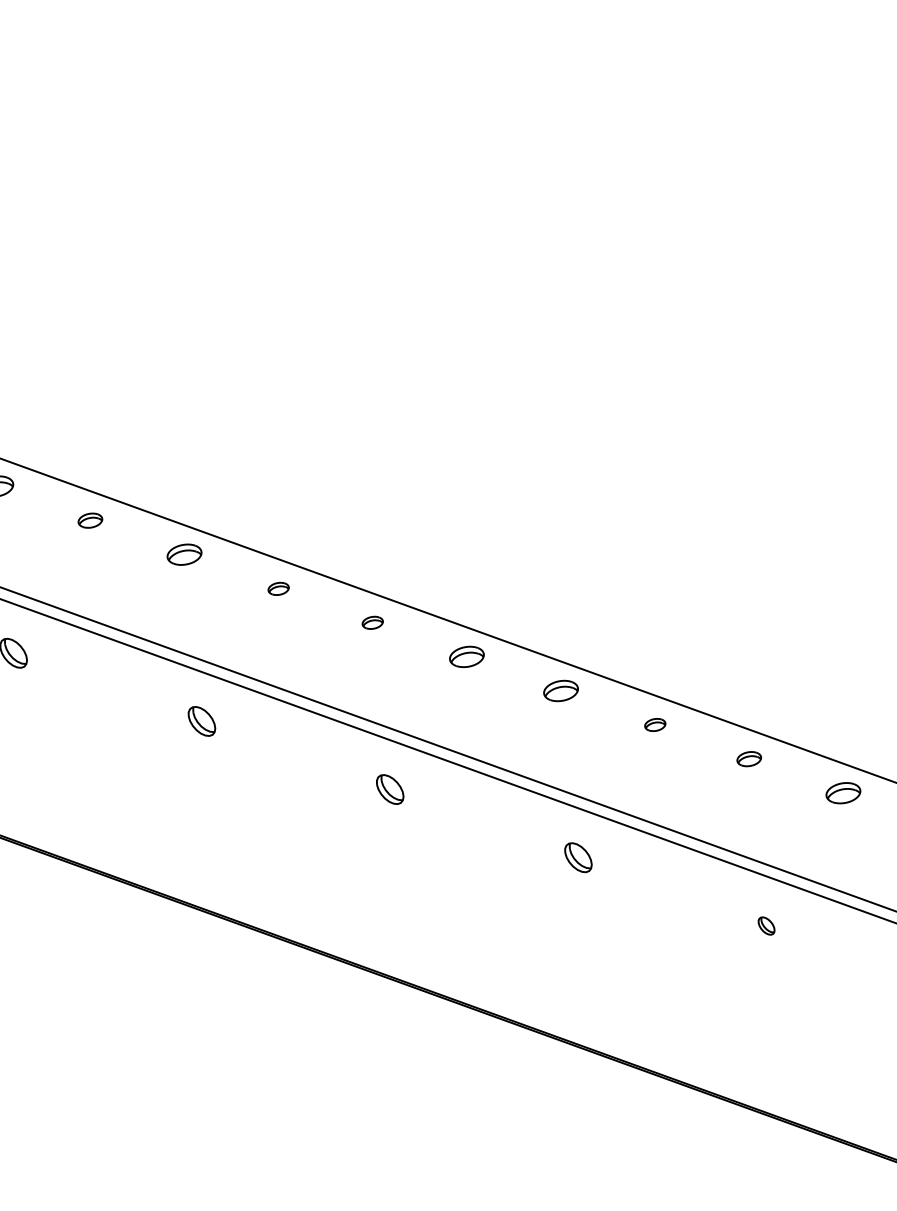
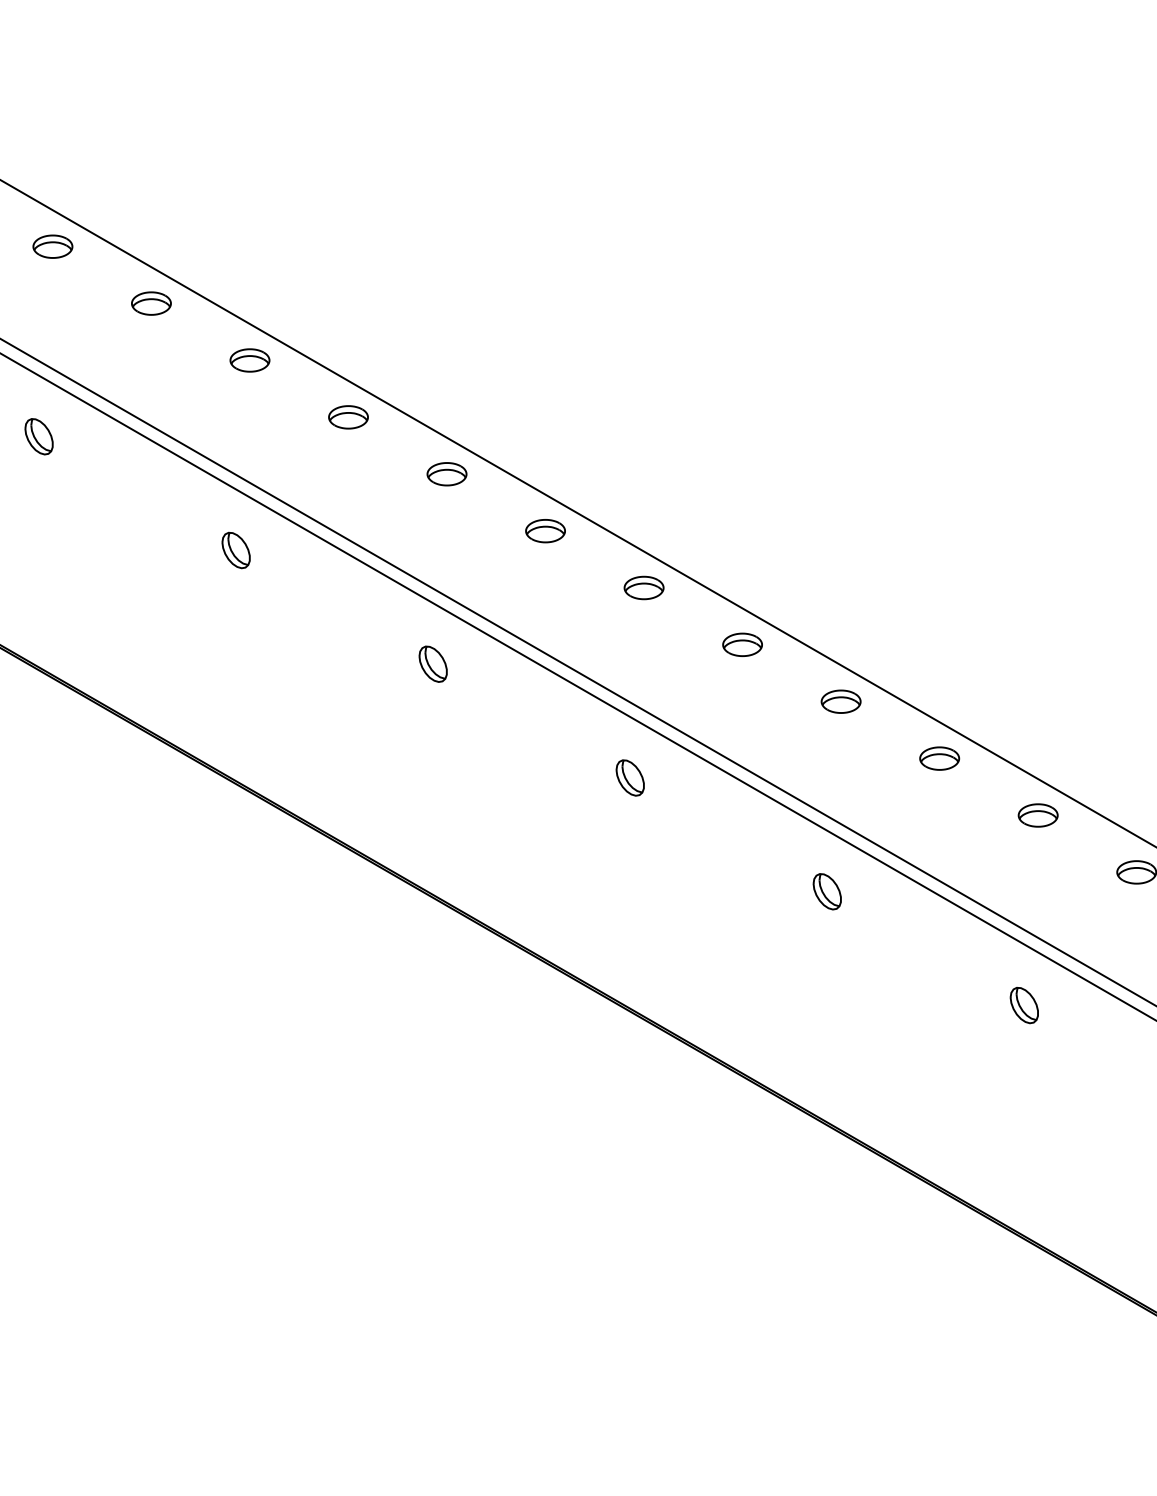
part: (90, 520) -> (348, 417), size x1.43
part: (278, 589) -> (545, 531), size x1.67
part: (372, 622) -> (643, 587), size x1.67
part: (655, 724) -> (939, 758), size x1.67
part: (748, 759) -> (1037, 815), size x1.43
part: (765, 925) -> (1023, 1005), size x1.67

